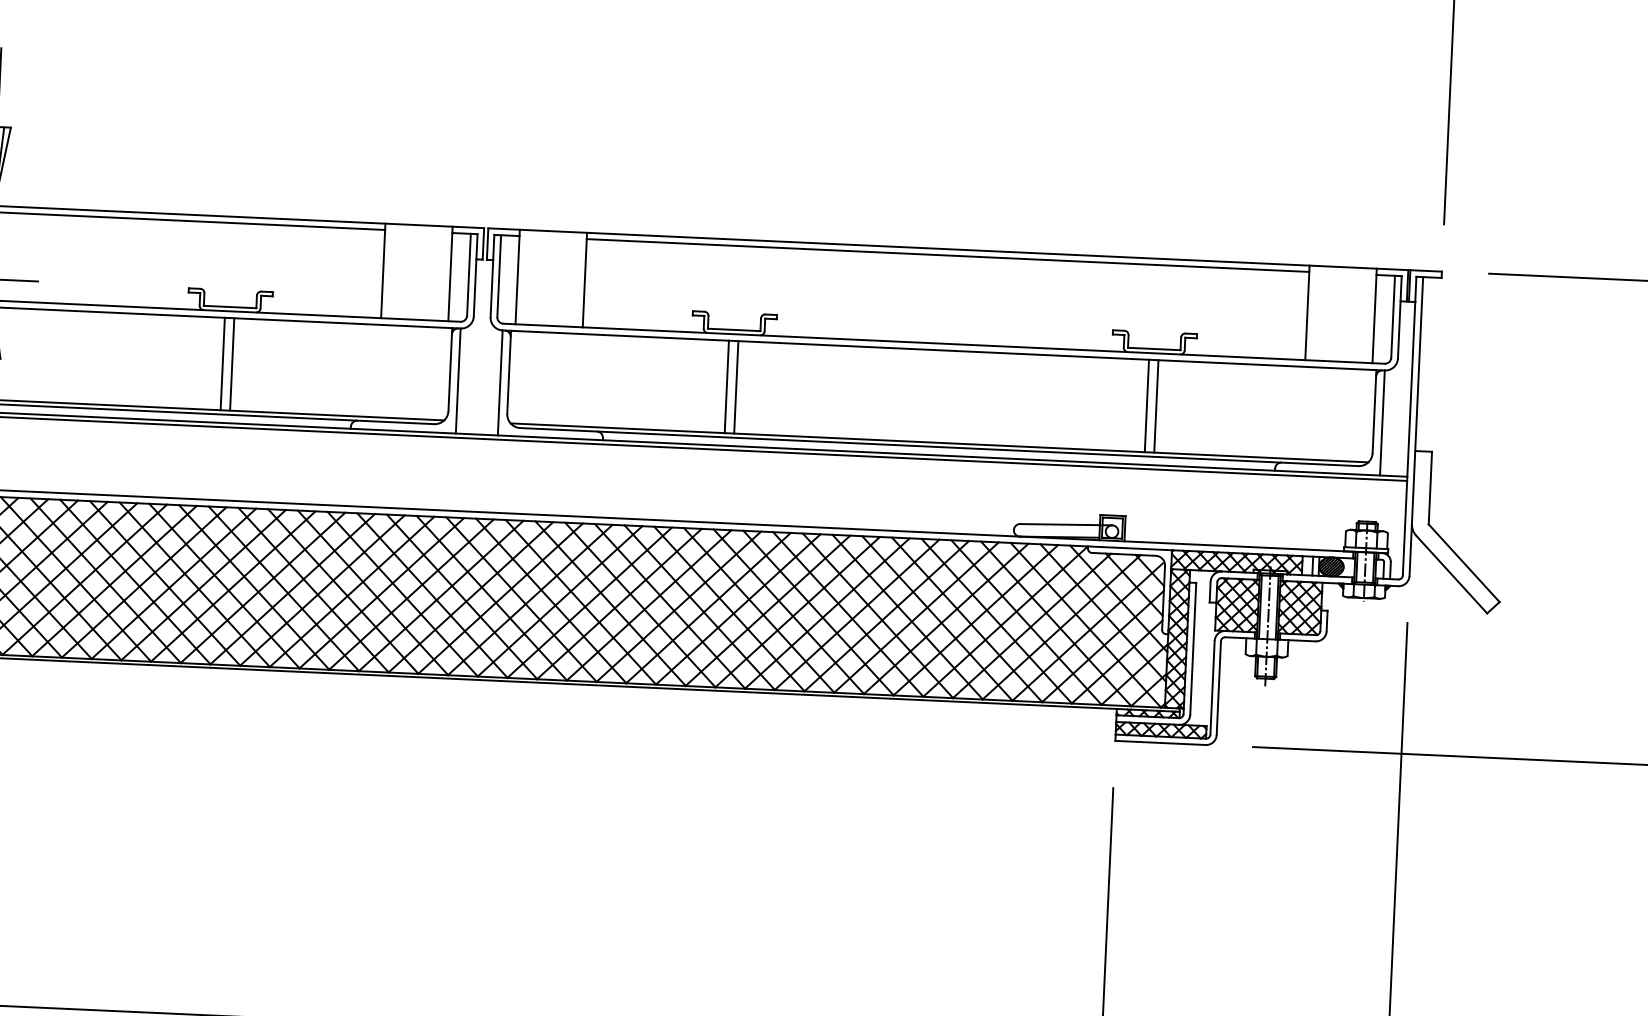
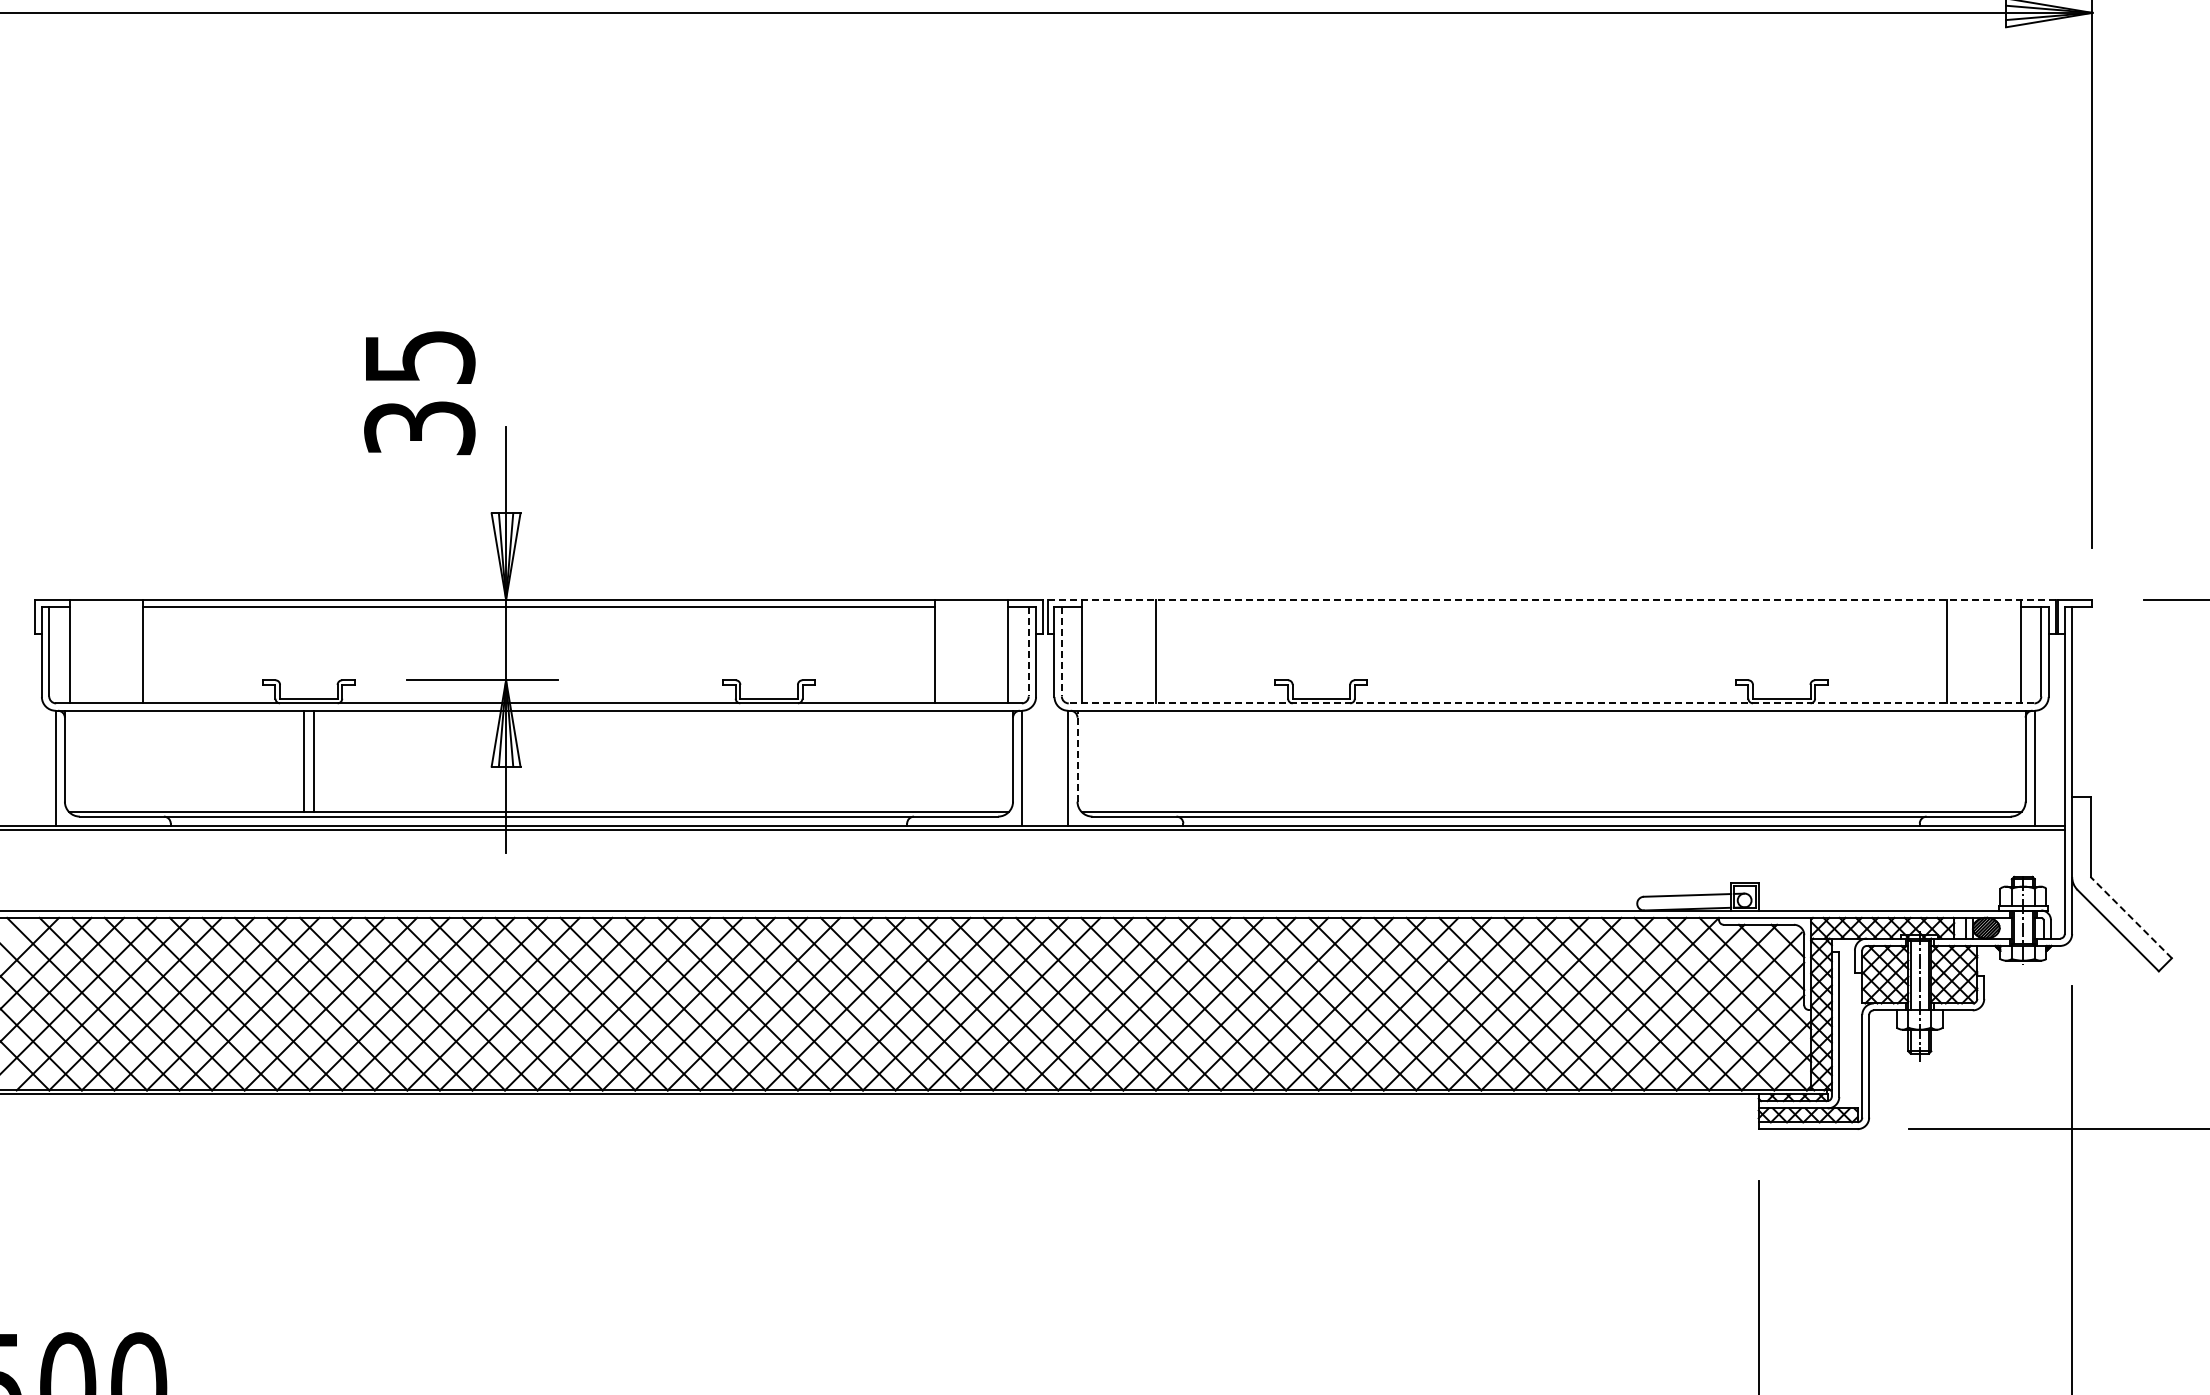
line: (948, 248) -> (1551, 599), solid -> dashed
line: (947, 255) -> (1551, 606), removed
line: (468, 274) -> (1028, 651), solid -> dashed
line: (498, 276) -> (1061, 651), solid -> dashed
line: (943, 343) -> (1551, 703), solid -> dashed
line: (222, 364) -> (763, 761), removed
line: (232, 364) -> (774, 761), removed
line: (509, 371) -> (1077, 755), solid -> dashed
line: (727, 387) -> (1316, 761), removed
line: (736, 387) -> (1326, 761), removed
line: (1146, 406) -> (1776, 761), removed
line: (1156, 406) -> (1786, 761), removed
line: (1464, 563) -> (2131, 917), solid -> dashed

